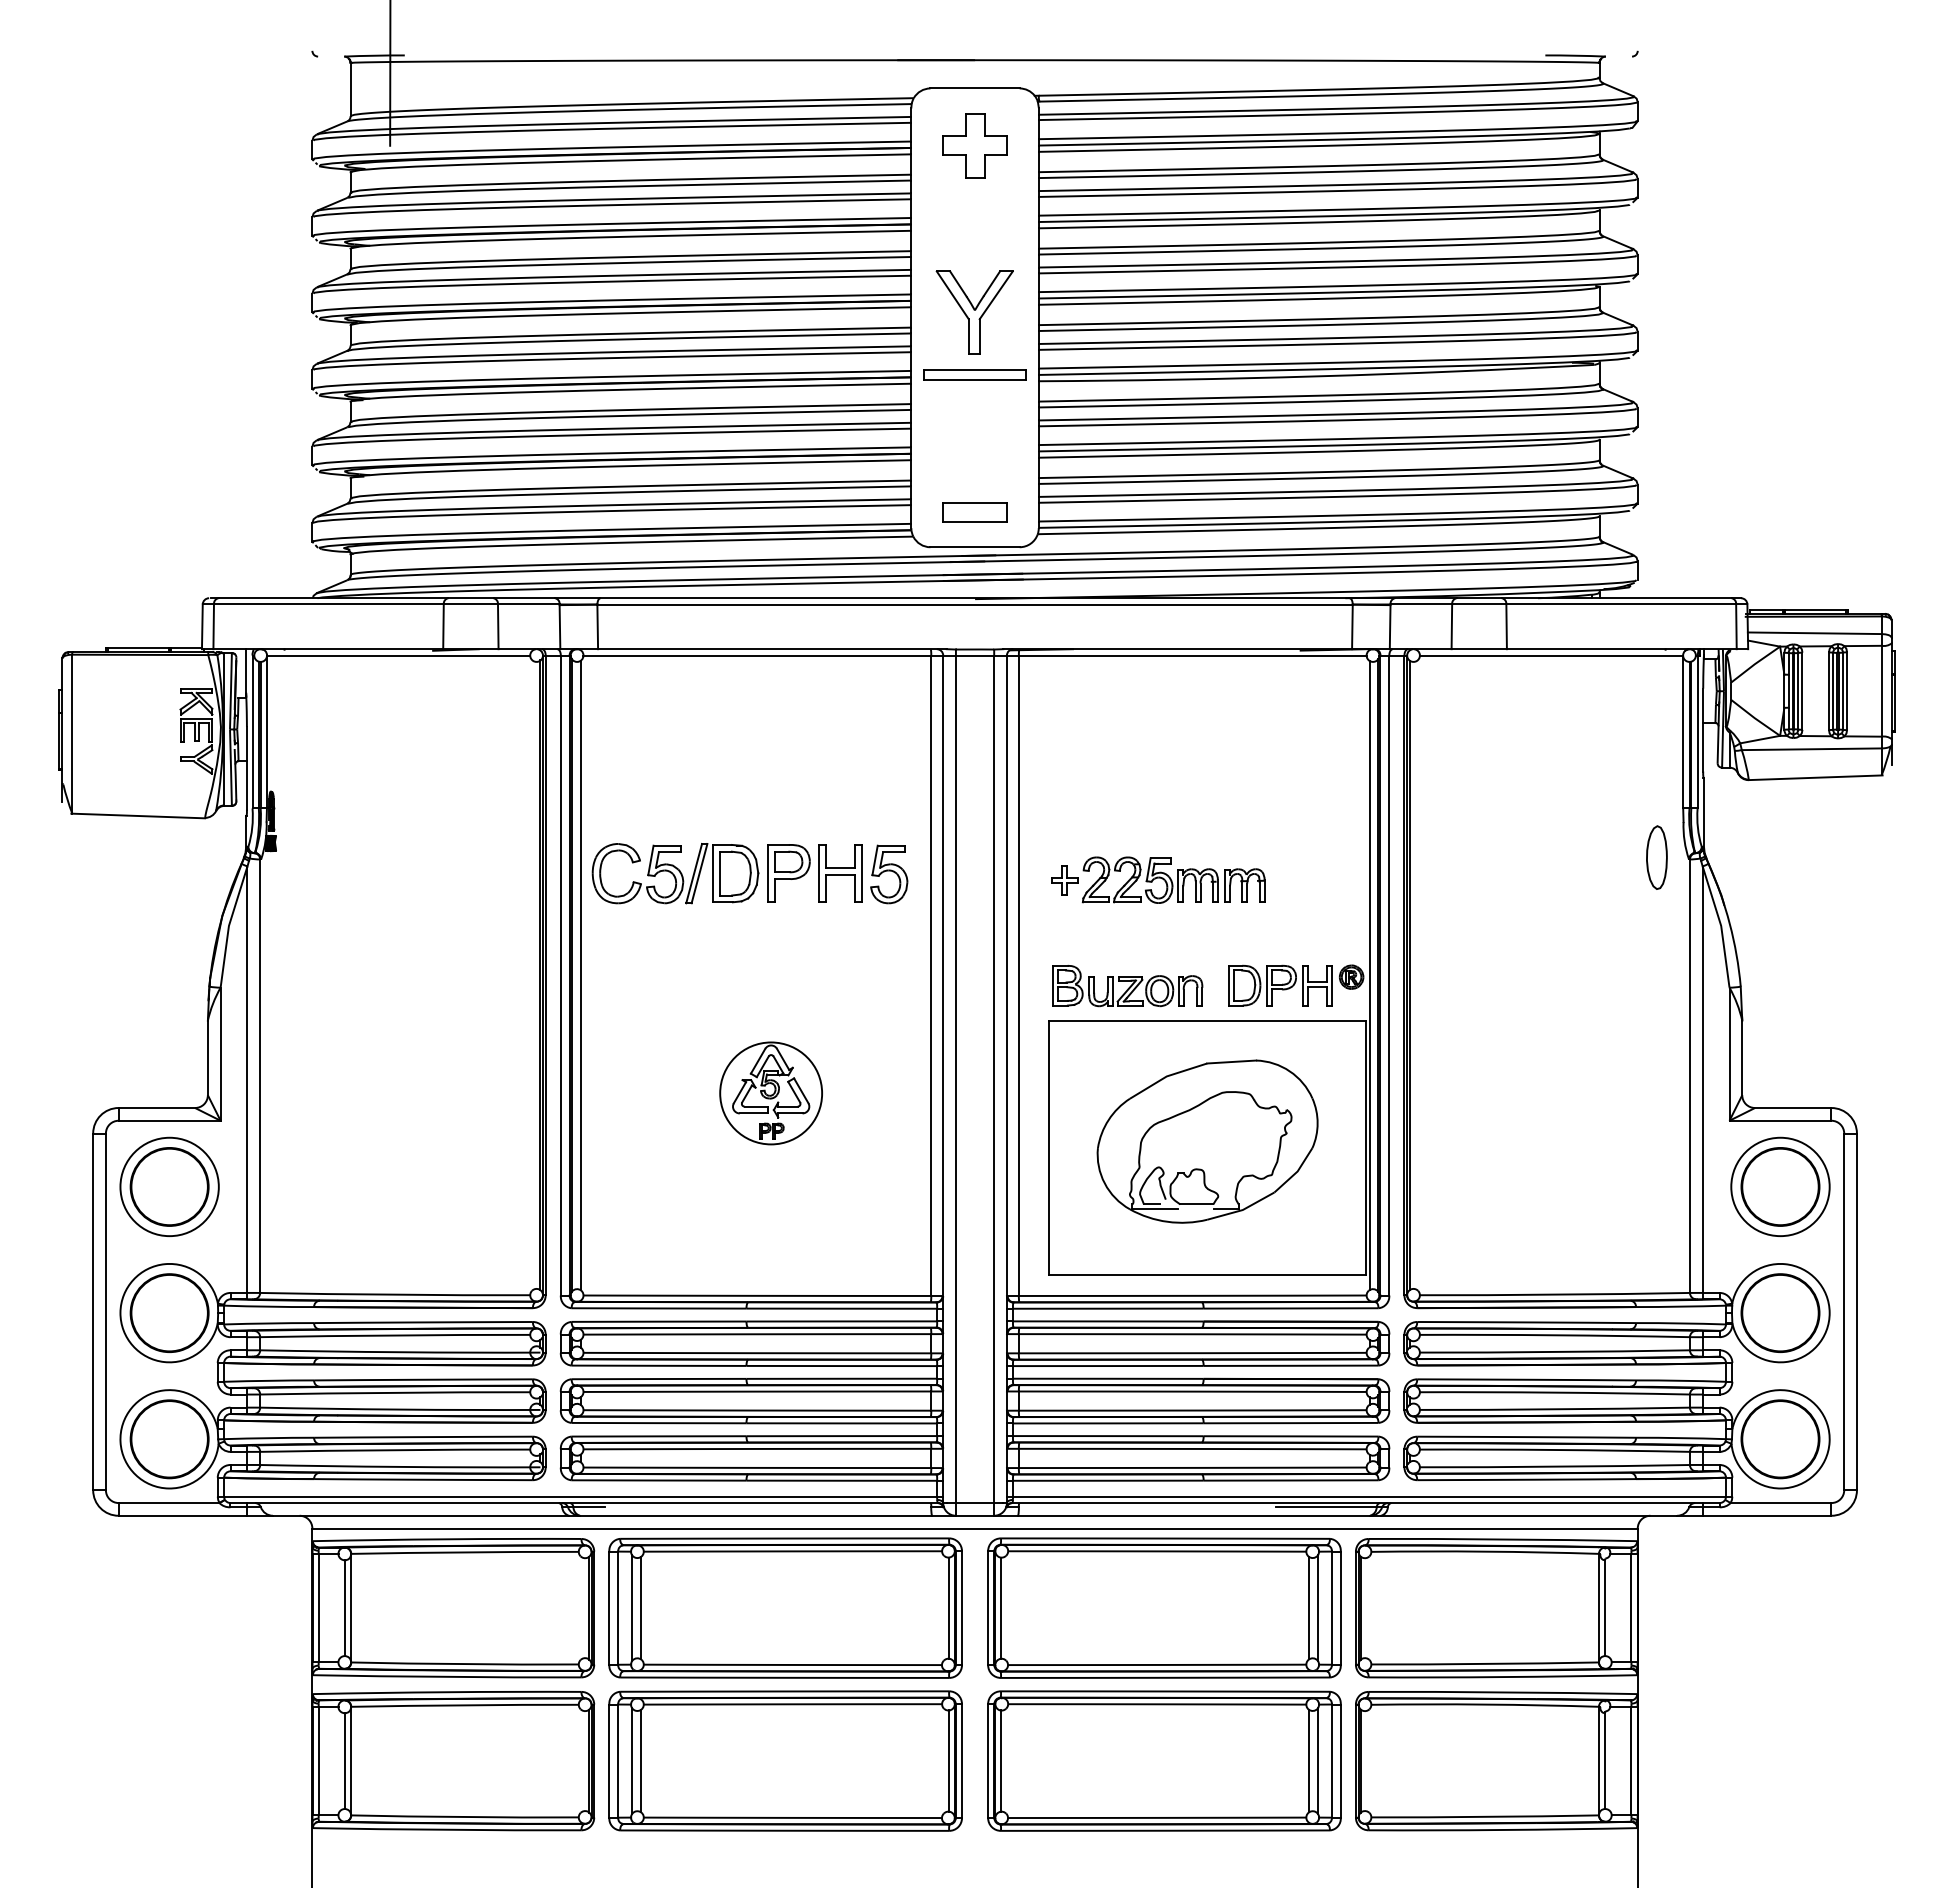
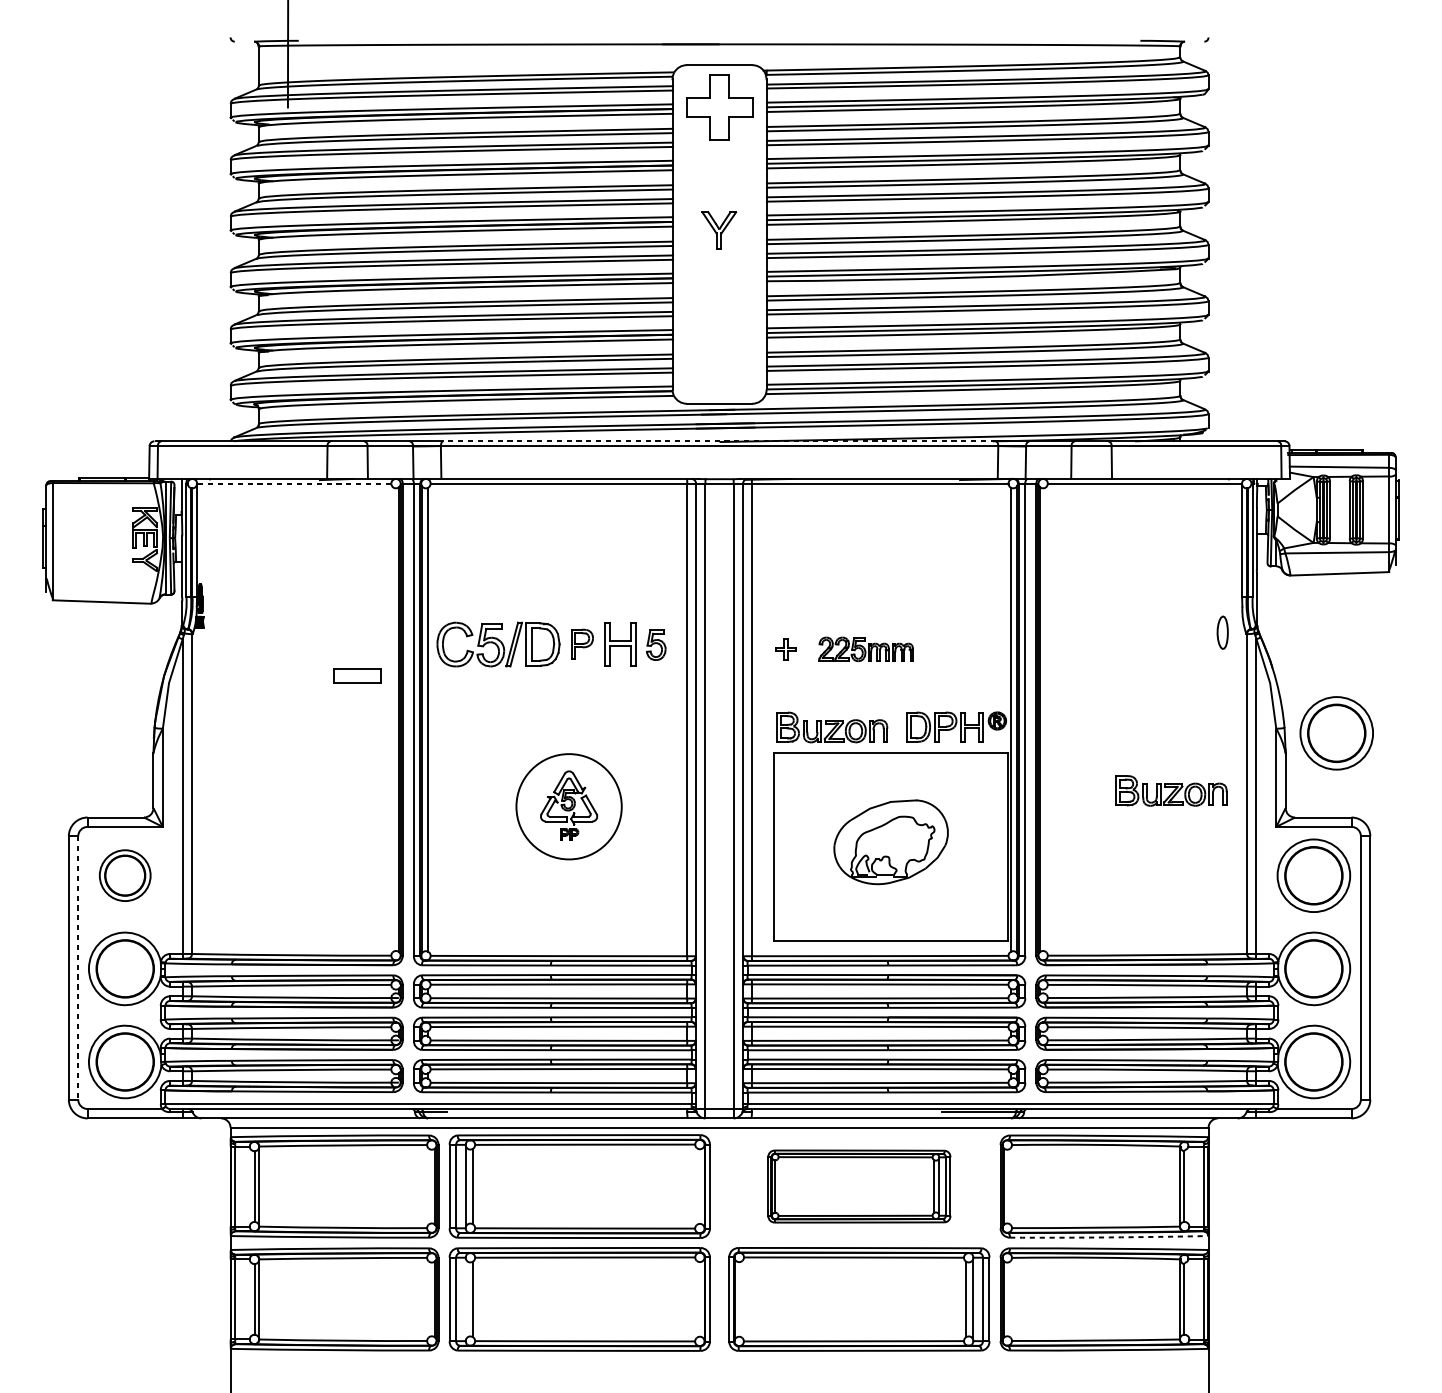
part: (974, 145) -> (719, 107), size x1.4
part: (974, 312) -> (719, 230), size x0.6
part: (974, 374) -> (719, 276), removed
part: (974, 512) -> (356, 676), moved
line: (975, 598) -> (719, 441), solid -> dashed
line: (397, 655) -> (293, 483), solid -> dashed
part: (1656, 857) -> (1222, 632), size x0.7
part: (788, 873) -> (581, 644), size x0.7
part: (889, 874) -> (656, 645), size x0.7
part: (1173, 879) -> (865, 648), size x0.7
part: (1811, 993) -> (1336, 733), added
part: (1587, 1072) -> (1171, 791), added
circle: (771, 1093) -> (569, 806), size x1.4
part: (1207, 1141) -> (891, 842), size x0.7
part: (169, 1186) -> (125, 875), size x0.7
line: (105, 1312) -> (77, 968), solid -> dashed
line: (948, 1607) -> (699, 1186), removed
part: (1164, 1607) -> (859, 1186), size x0.7
arc: (1503, 1677) -> (1109, 1237), solid -> dashed
line: (632, 1760) -> (466, 1298), removed
line: (948, 1760) -> (699, 1298), removed
line: (1001, 1760) -> (739, 1298), removed

